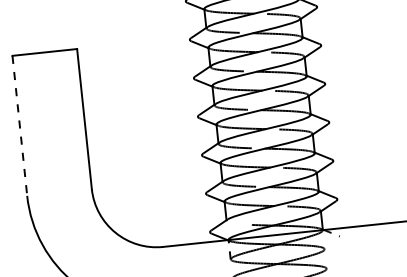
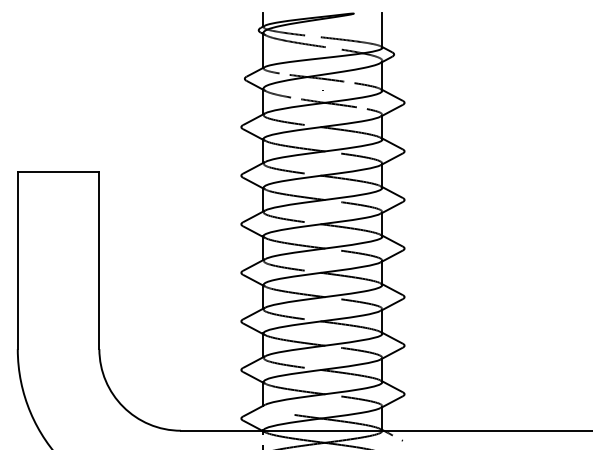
line: (19, 126) -> (17, 261), dashed -> solid

